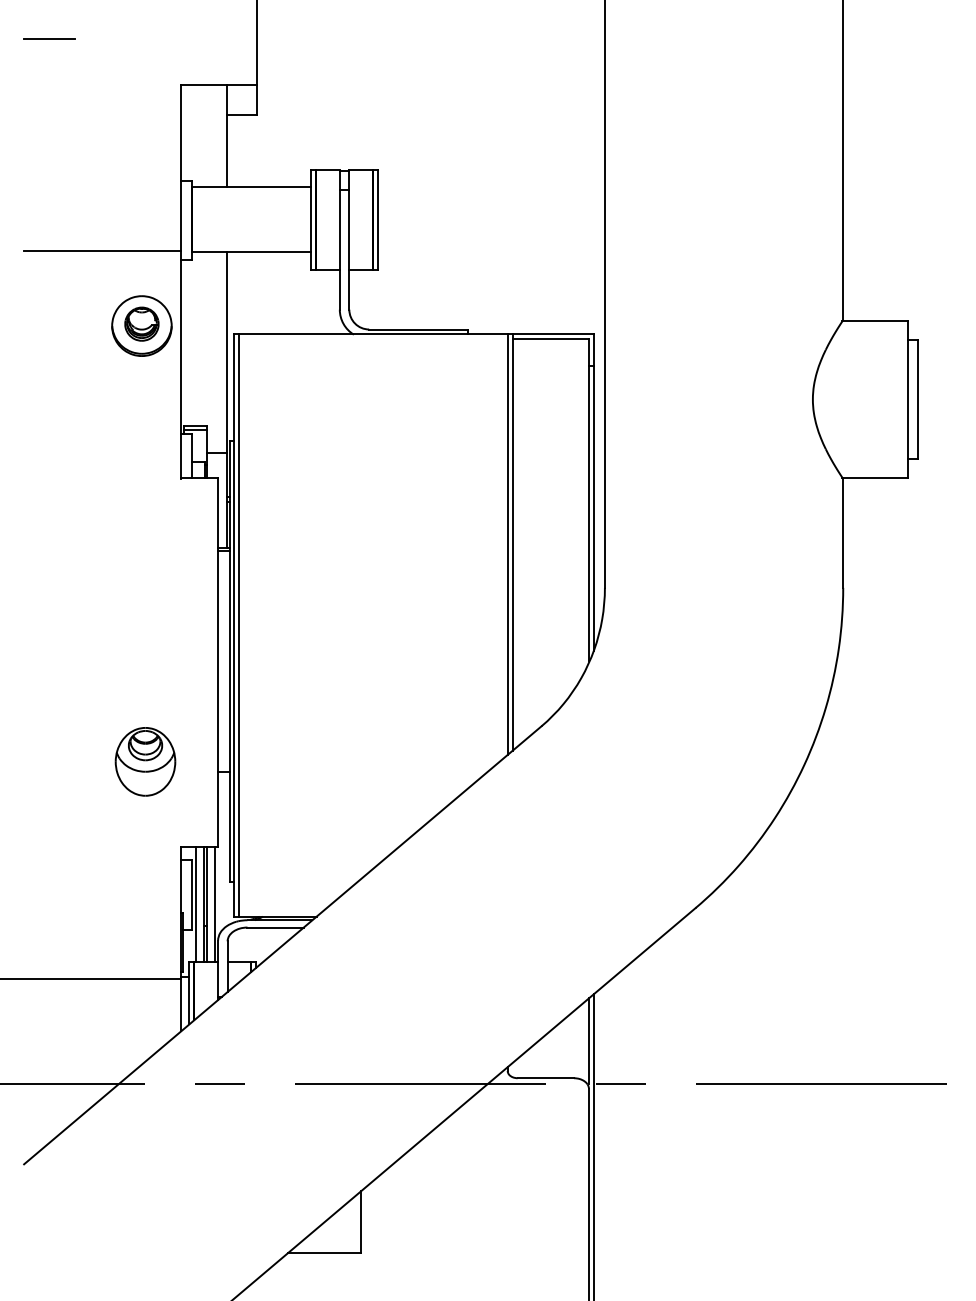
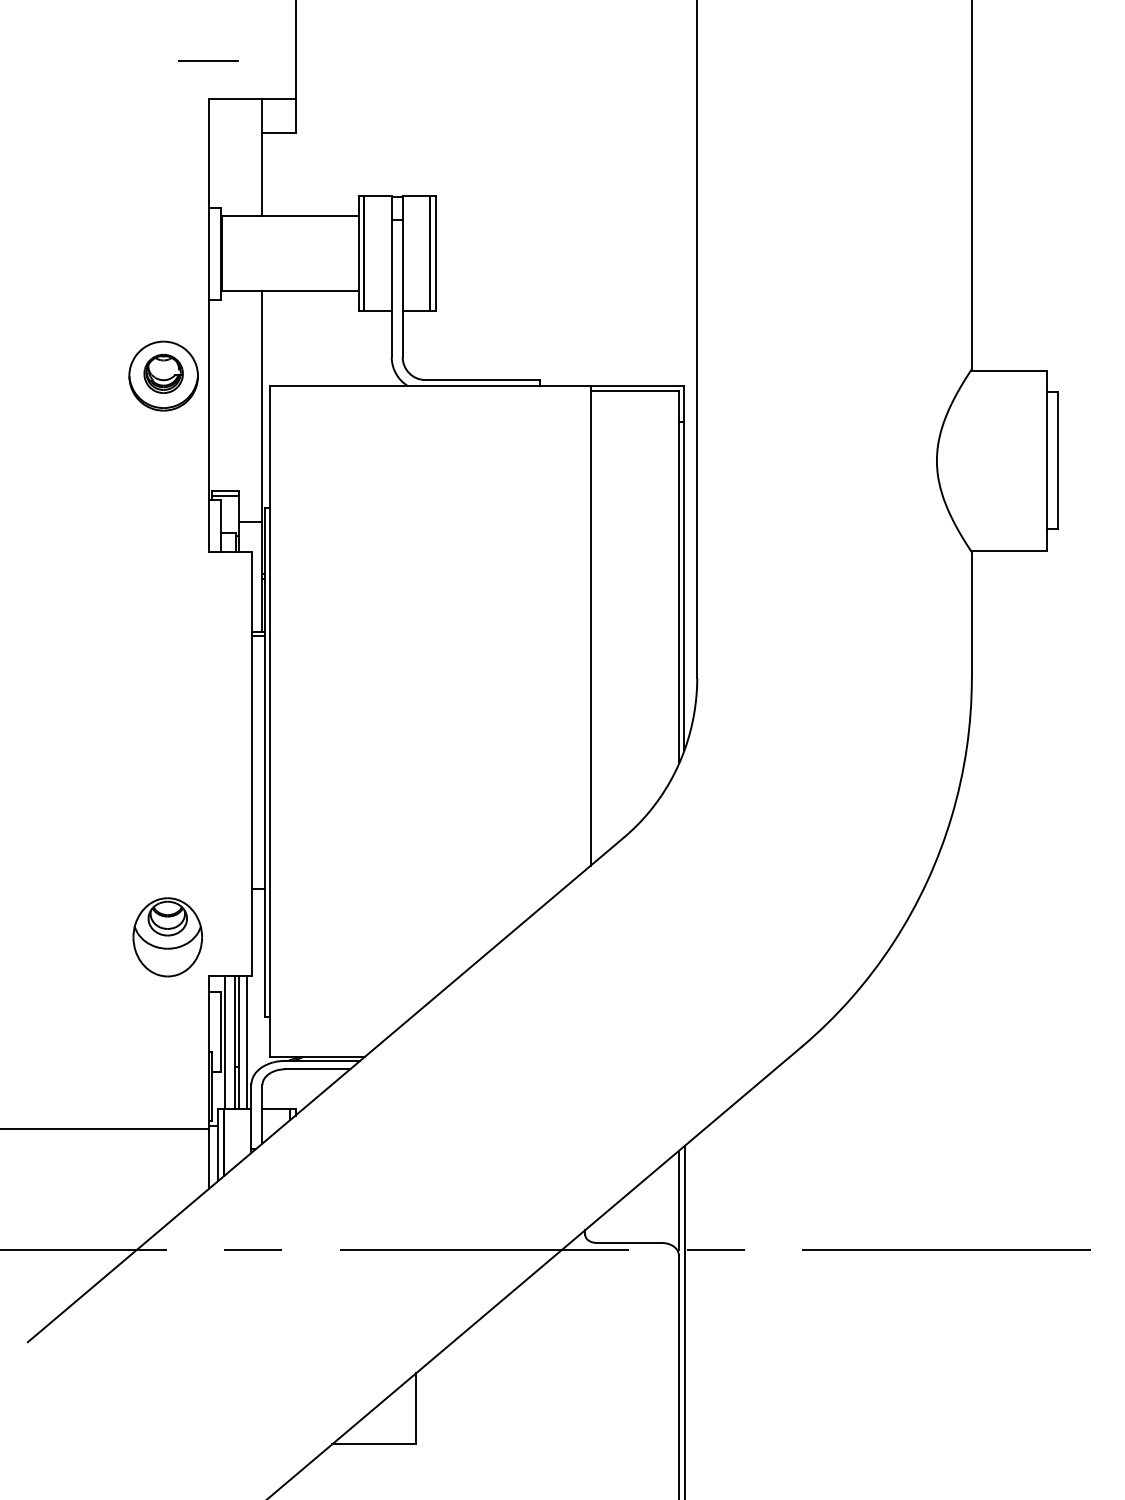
line: (49, 38) -> (208, 60), moved
line: (102, 250) -> (118, 289), removed
line: (507, 544) -> (585, 627), removed
line: (238, 624) -> (275, 720), removed
part: (145, 761) -> (167, 937), moved

